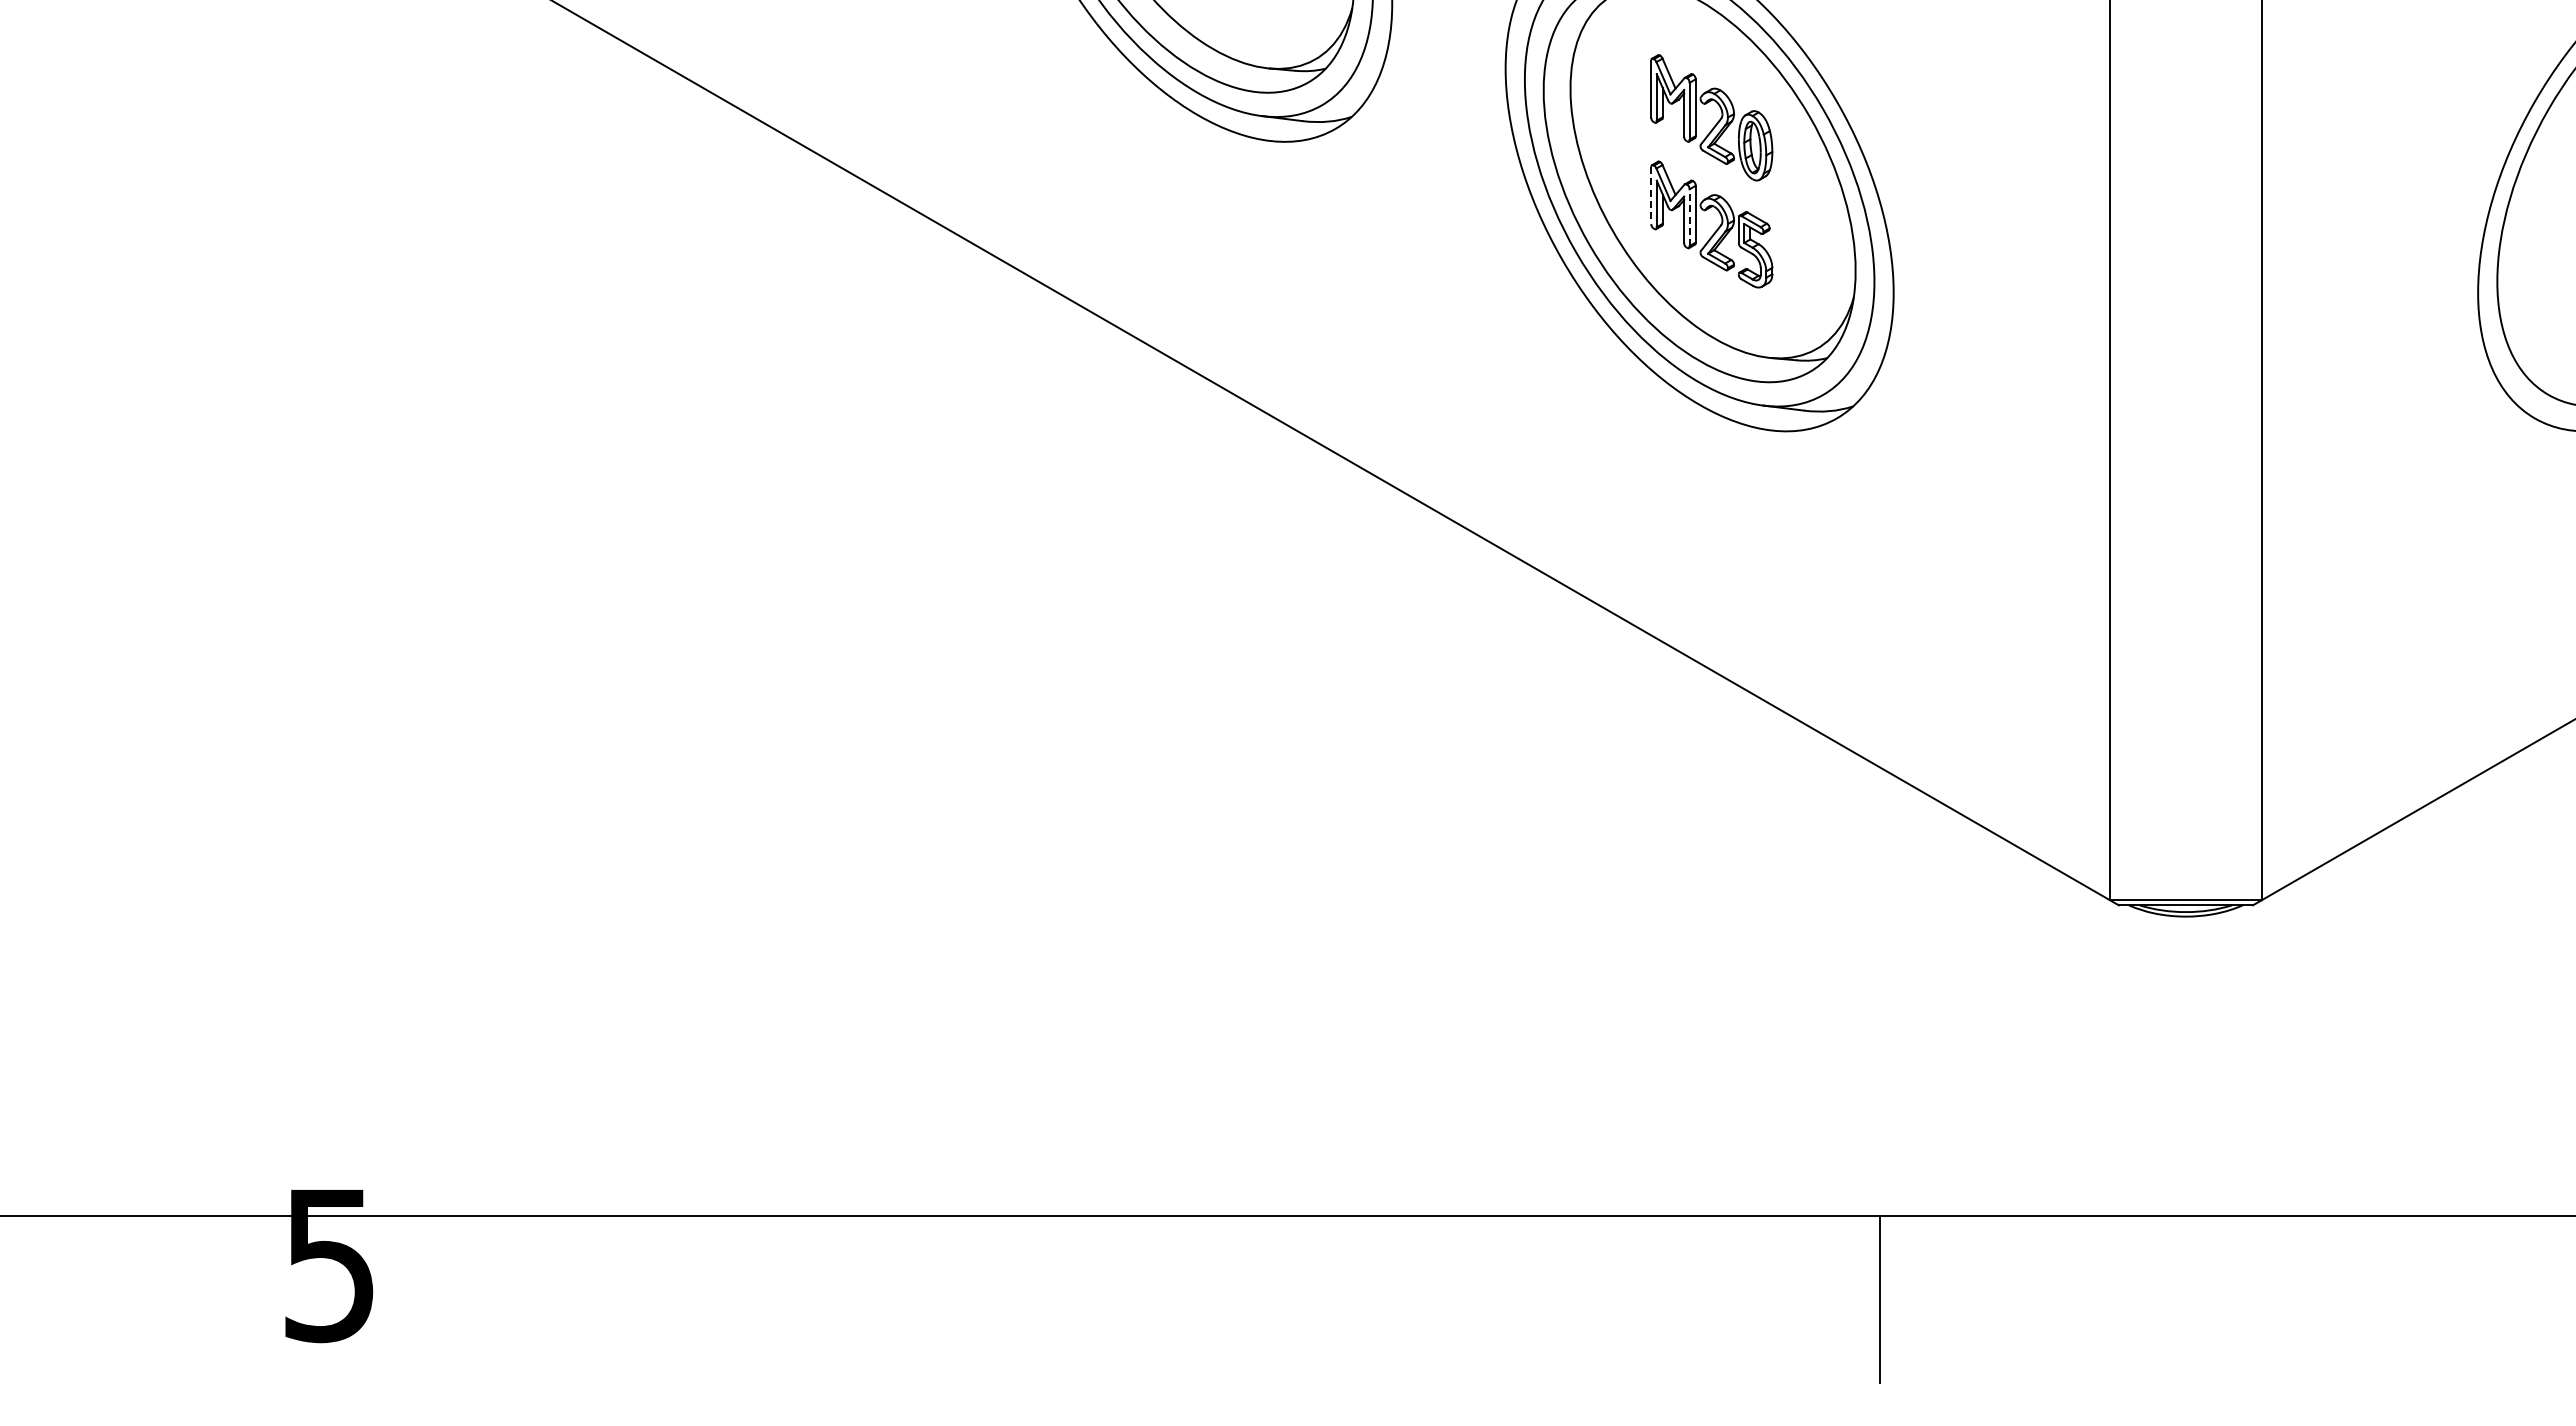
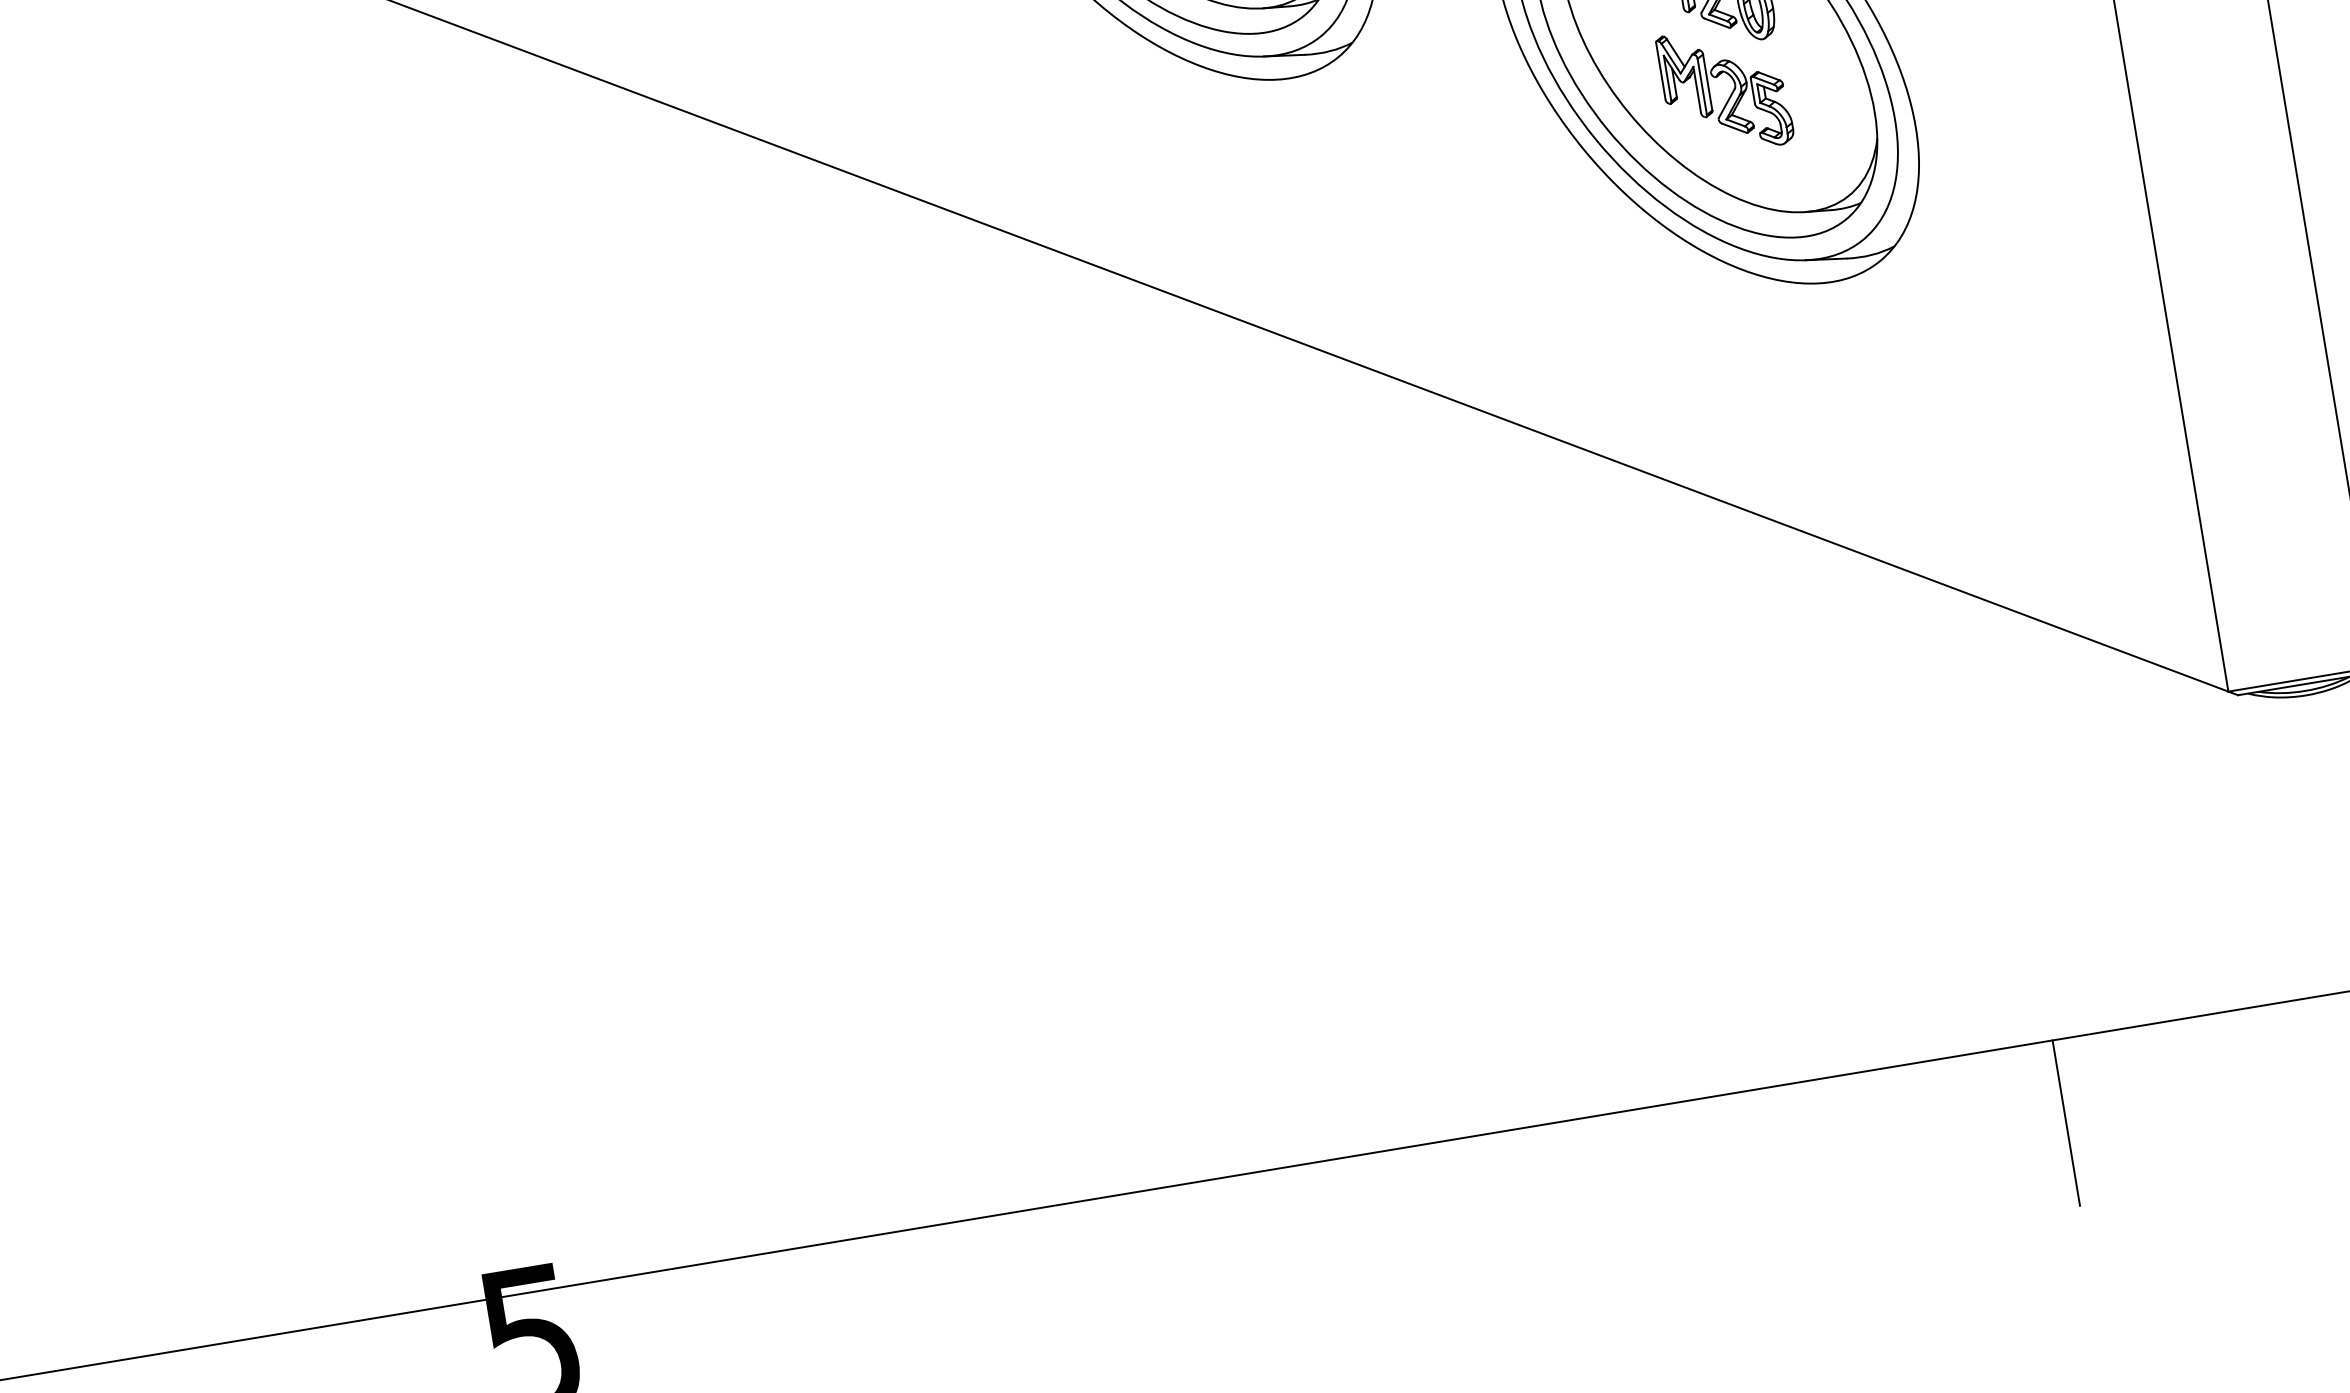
line: (1651, 196) -> (1661, 72), dashed -> solid
line: (1689, 217) -> (1702, 86), dashed -> solid

